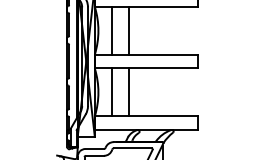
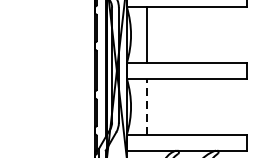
line: (129, 30) -> (167, 34), removed
line: (111, 92) -> (146, 106), solid -> dashed
line: (129, 92) -> (167, 106), removed

